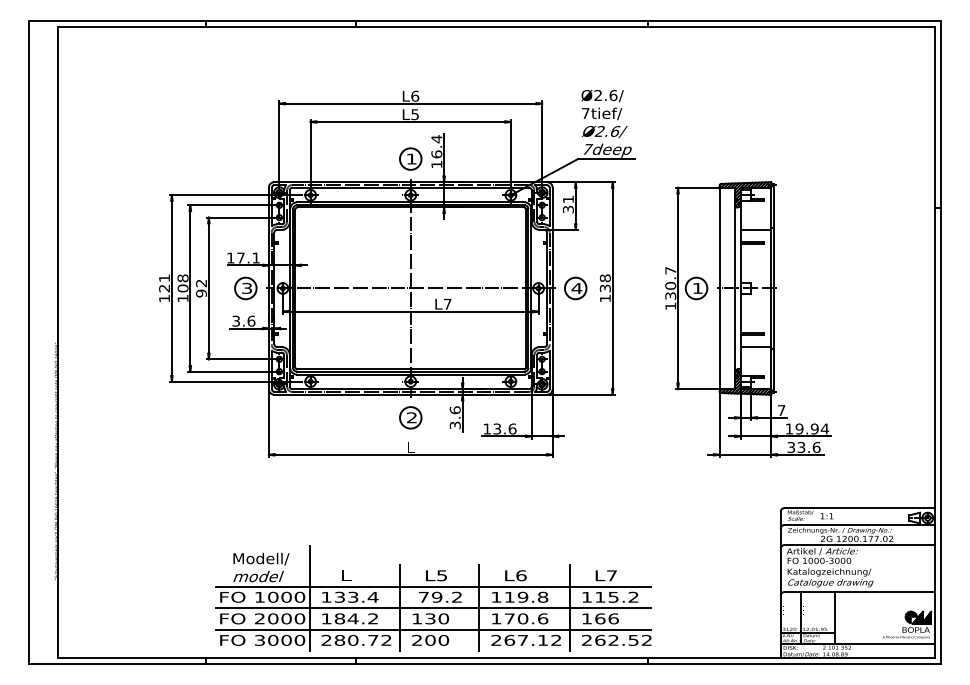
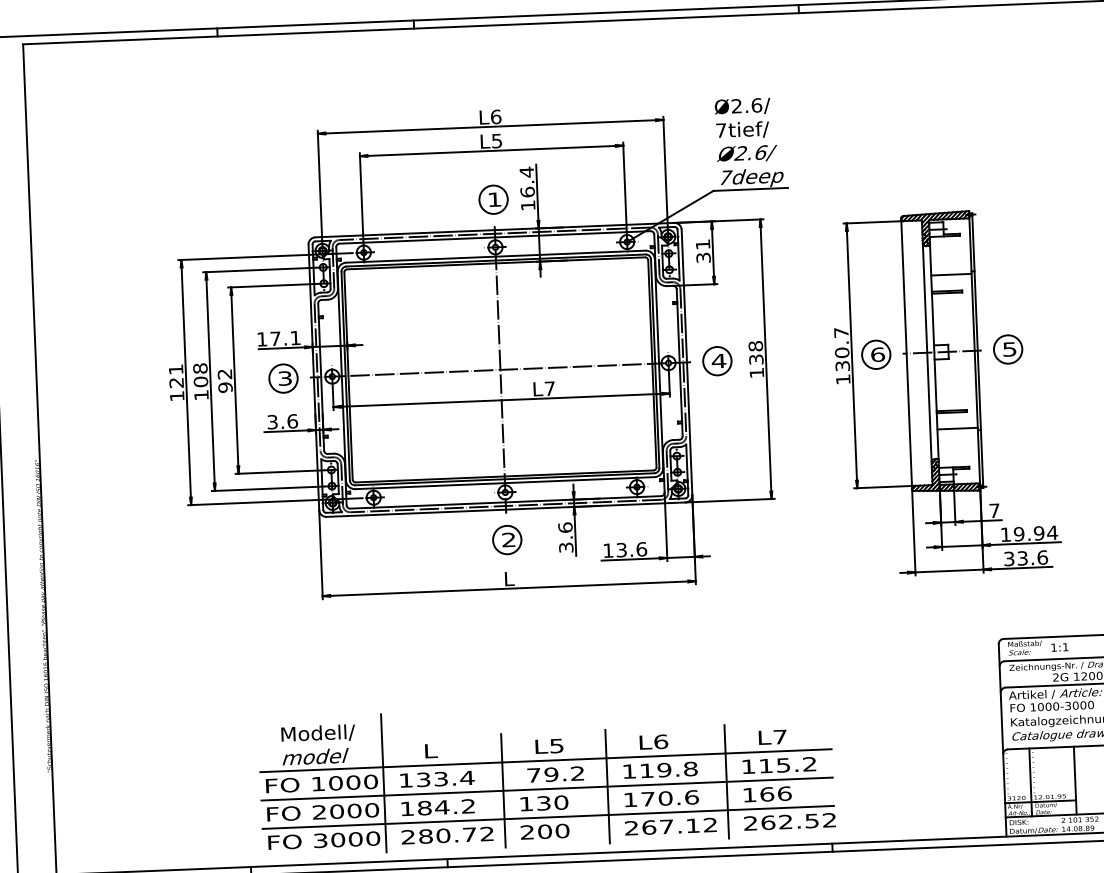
text: (697, 288) -> (877, 354), 1 -> 6
part: (796, 288) -> (1007, 349), added

